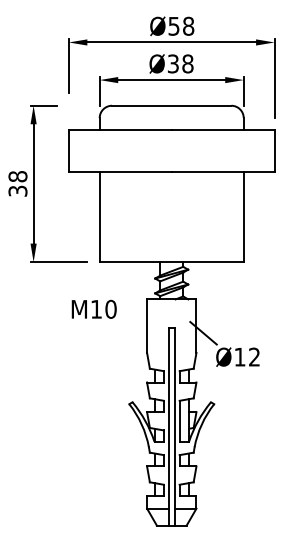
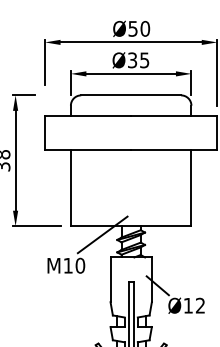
text: (188, 26) -> (145, 29), Ø58 -> Ø50
text: (187, 63) -> (144, 60), Ø38 -> Ø35
line: (137, 272) -> (102, 234), added

